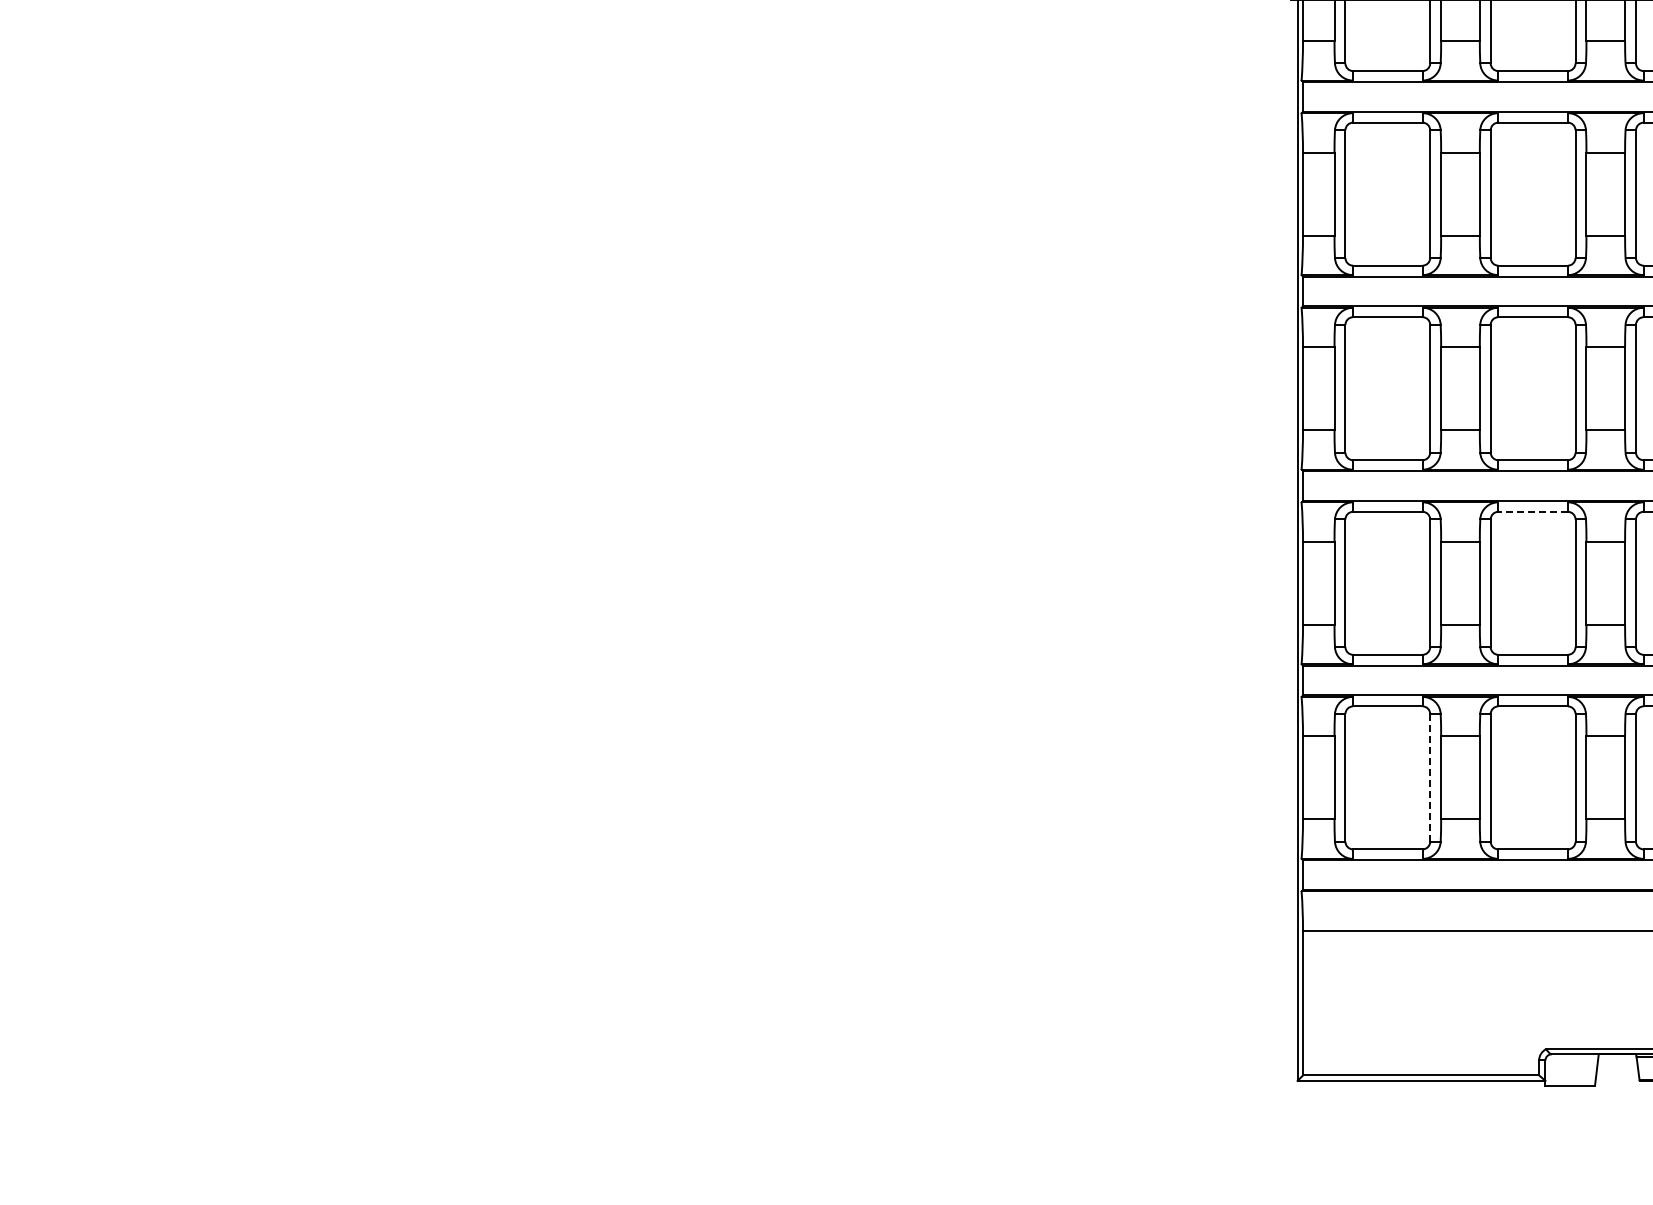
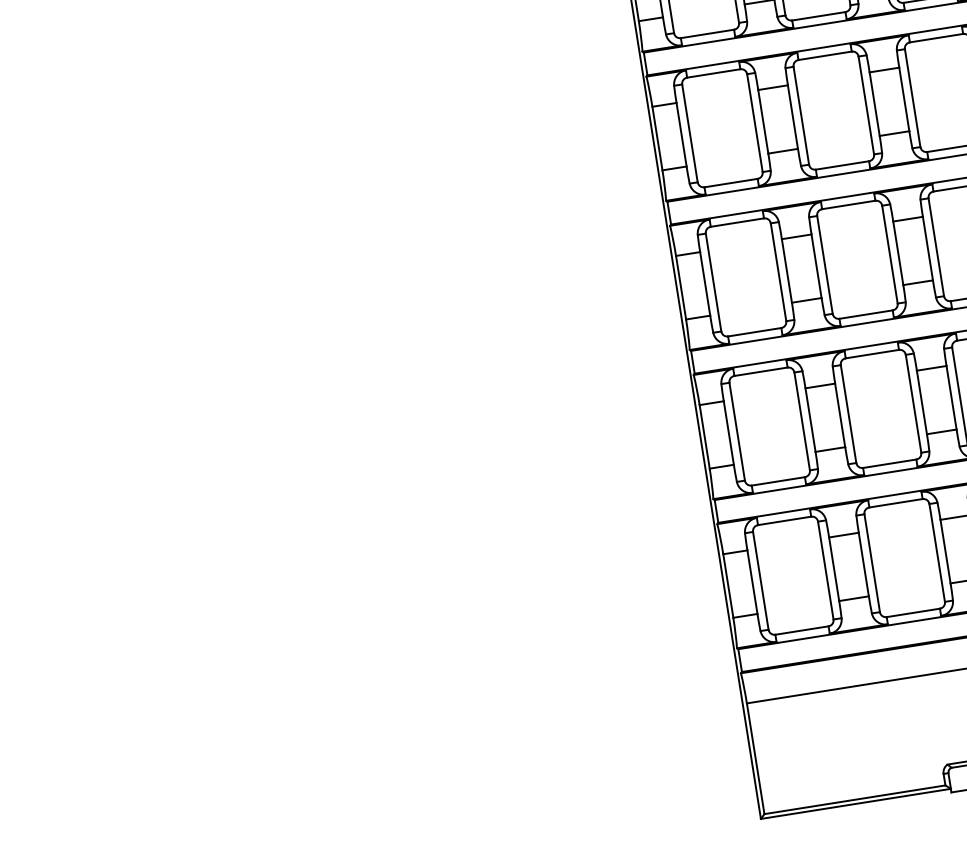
line: (1533, 511) -> (872, 353), dashed -> solid
line: (1430, 777) -> (825, 570), dashed -> solid

